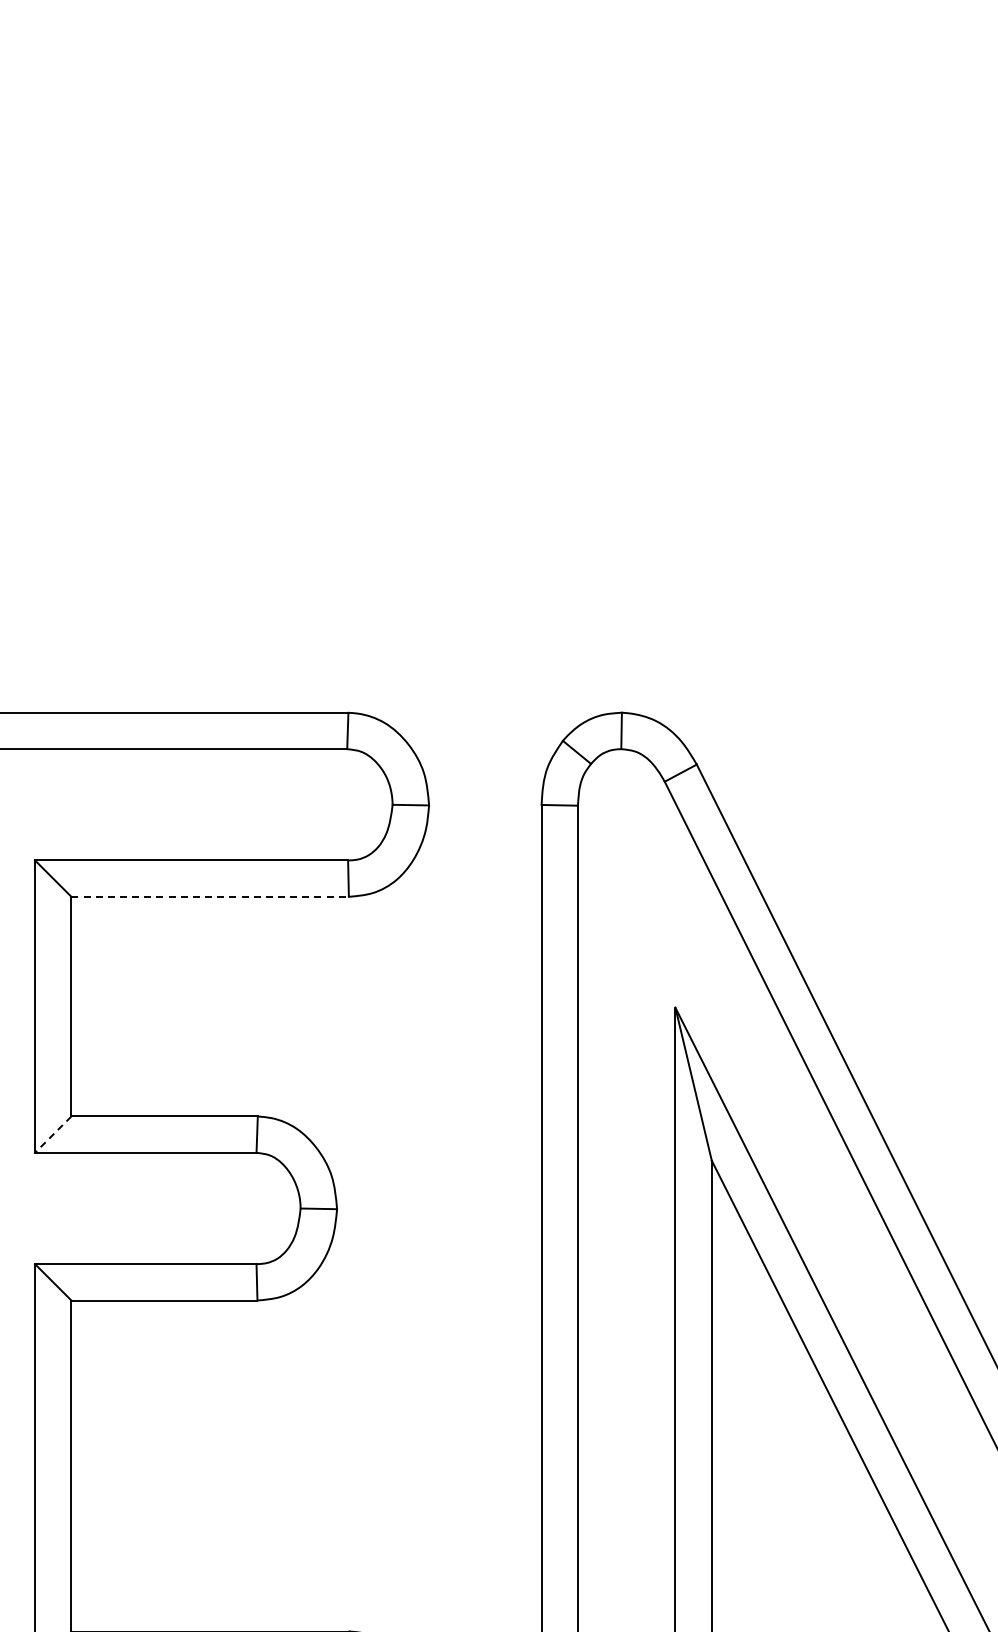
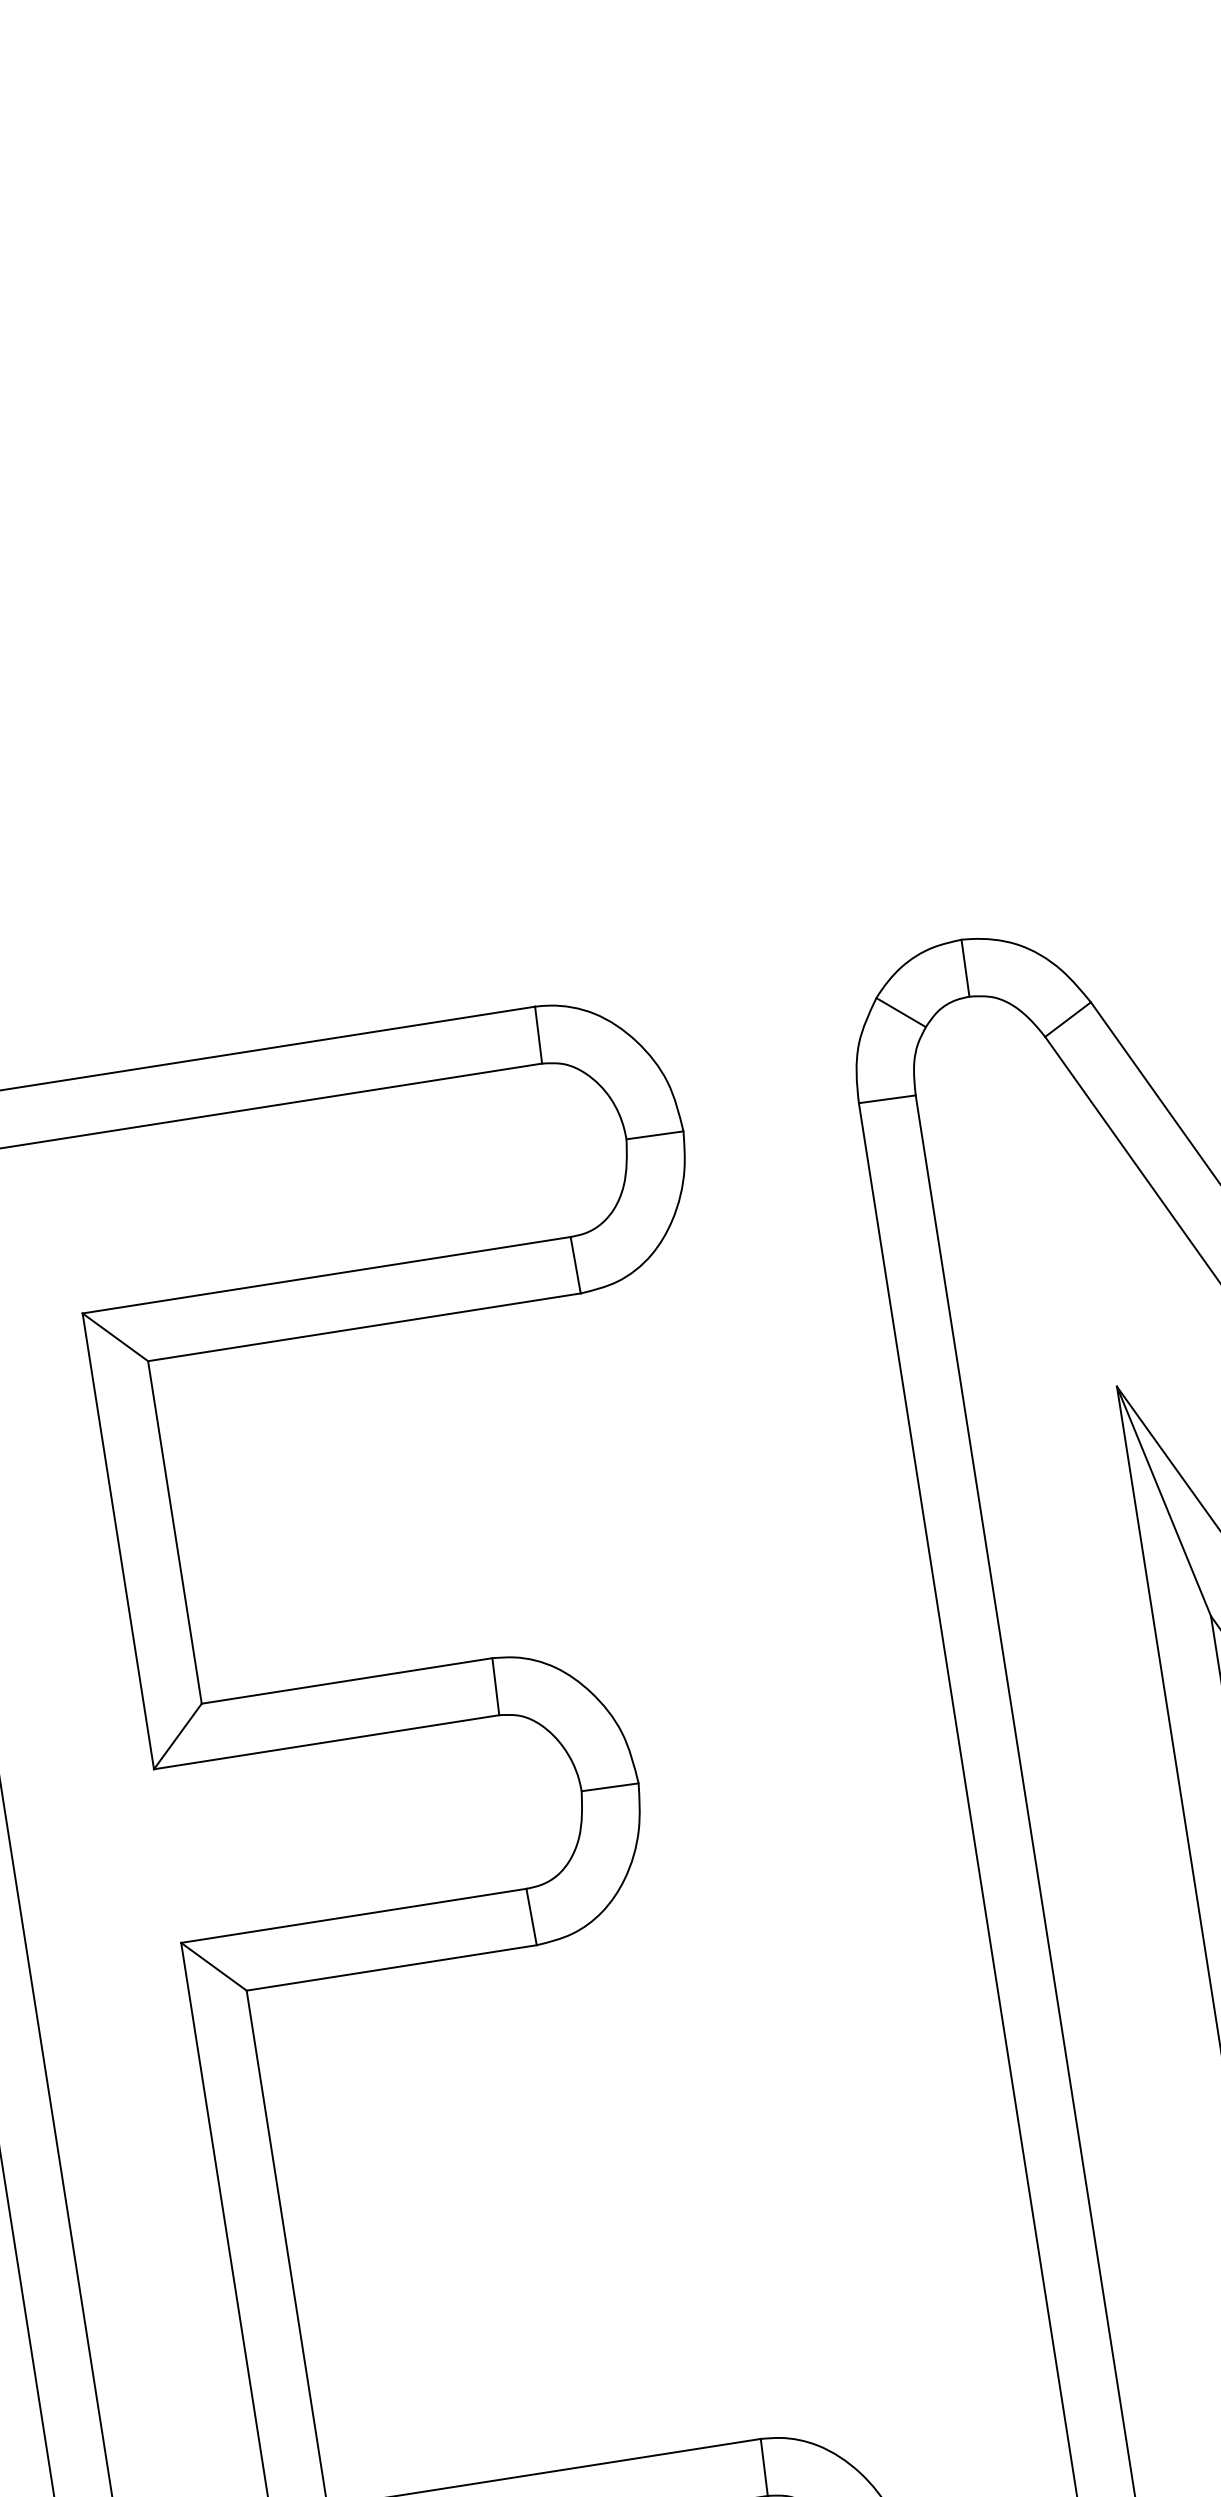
line: (210, 896) -> (364, 1326), dashed -> solid
line: (53, 1134) -> (178, 1736), dashed -> solid

